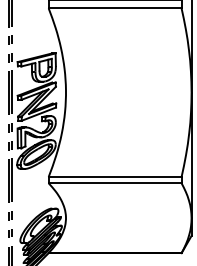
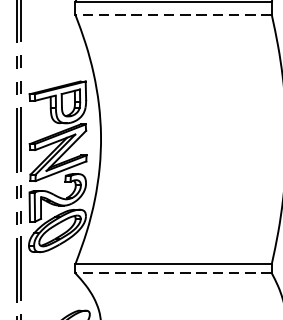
line: (114, 8) -> (172, 15), solid -> dashed
line: (114, 183) -> (172, 273), solid -> dashed

